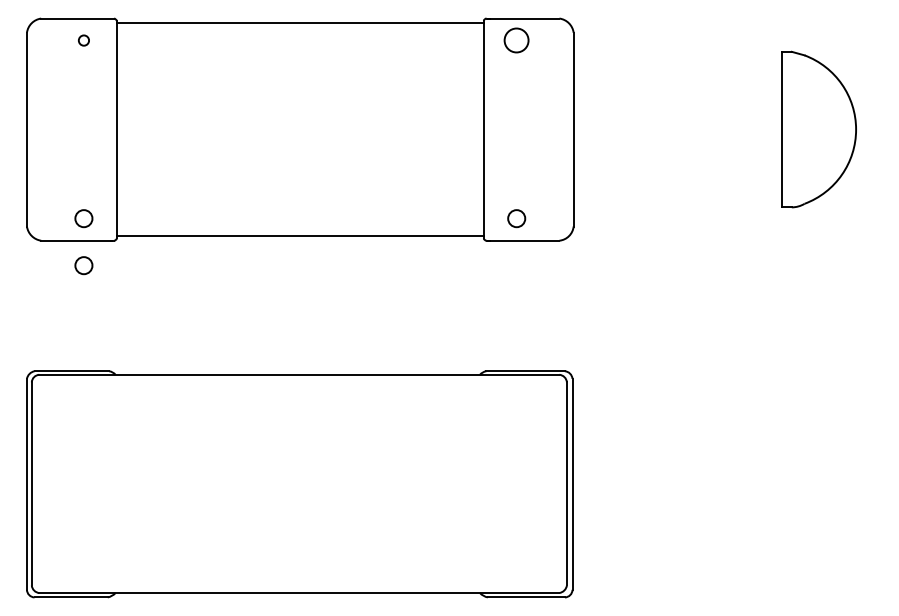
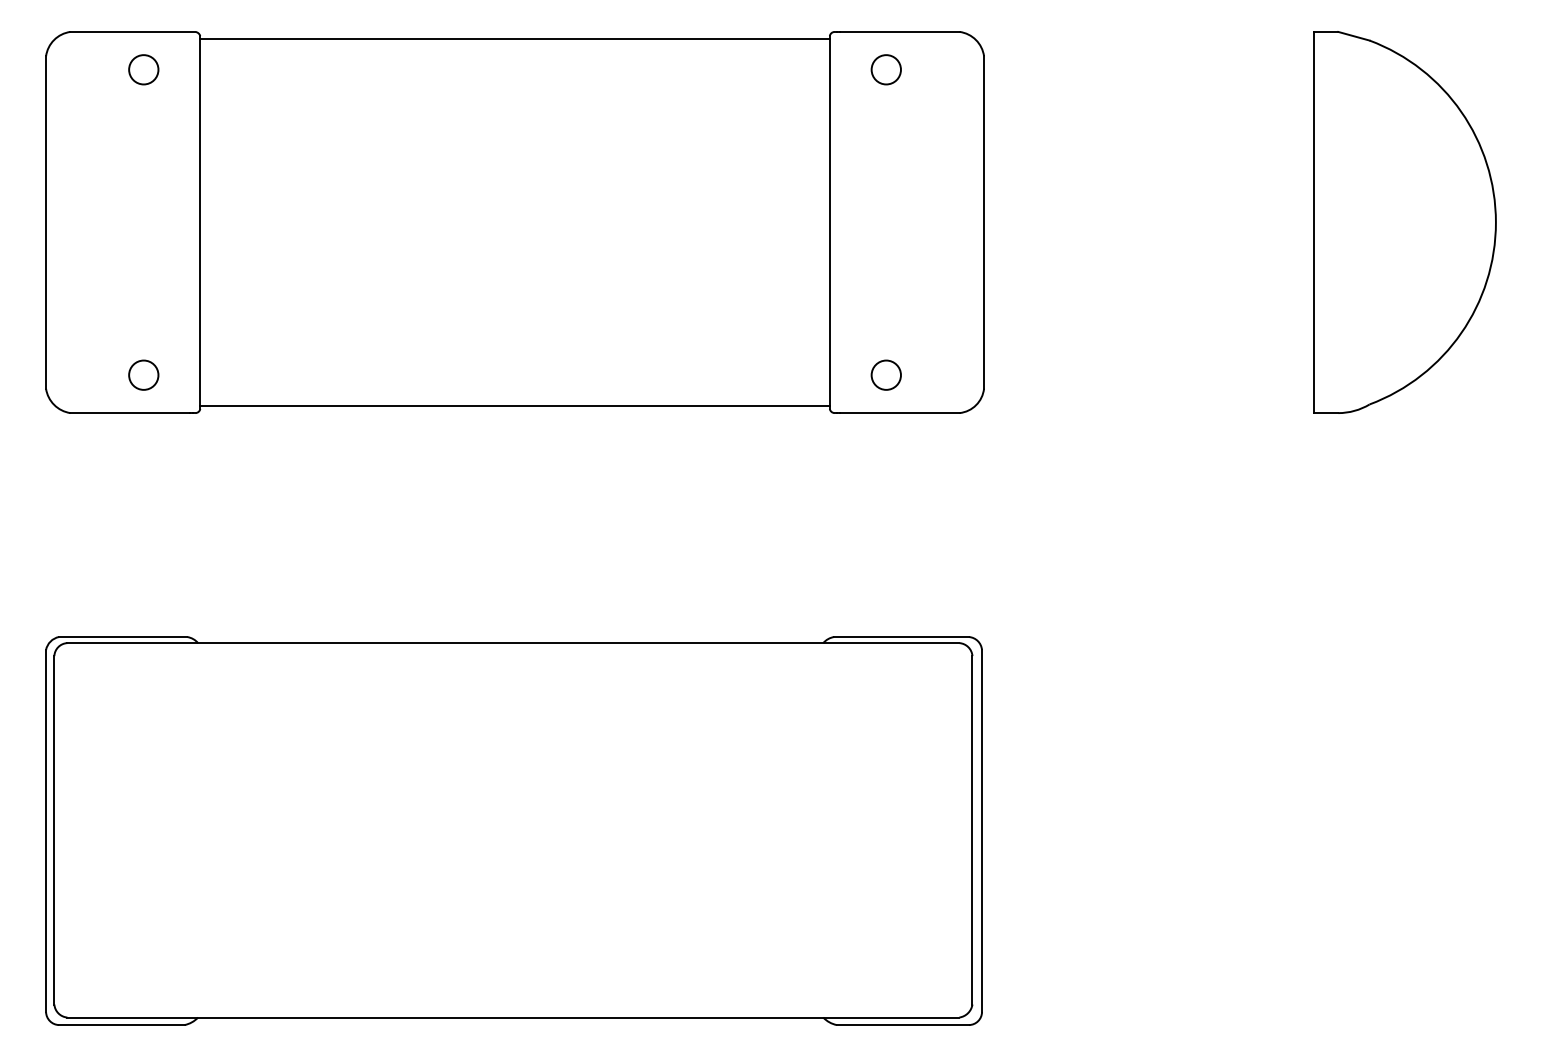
circle: (83, 40) -> (143, 69), size x1.67
circle: (516, 40) -> (885, 69), size x0.71
part: (818, 129) -> (1404, 222), size x1.43
circle: (83, 265) -> (143, 455), removed

